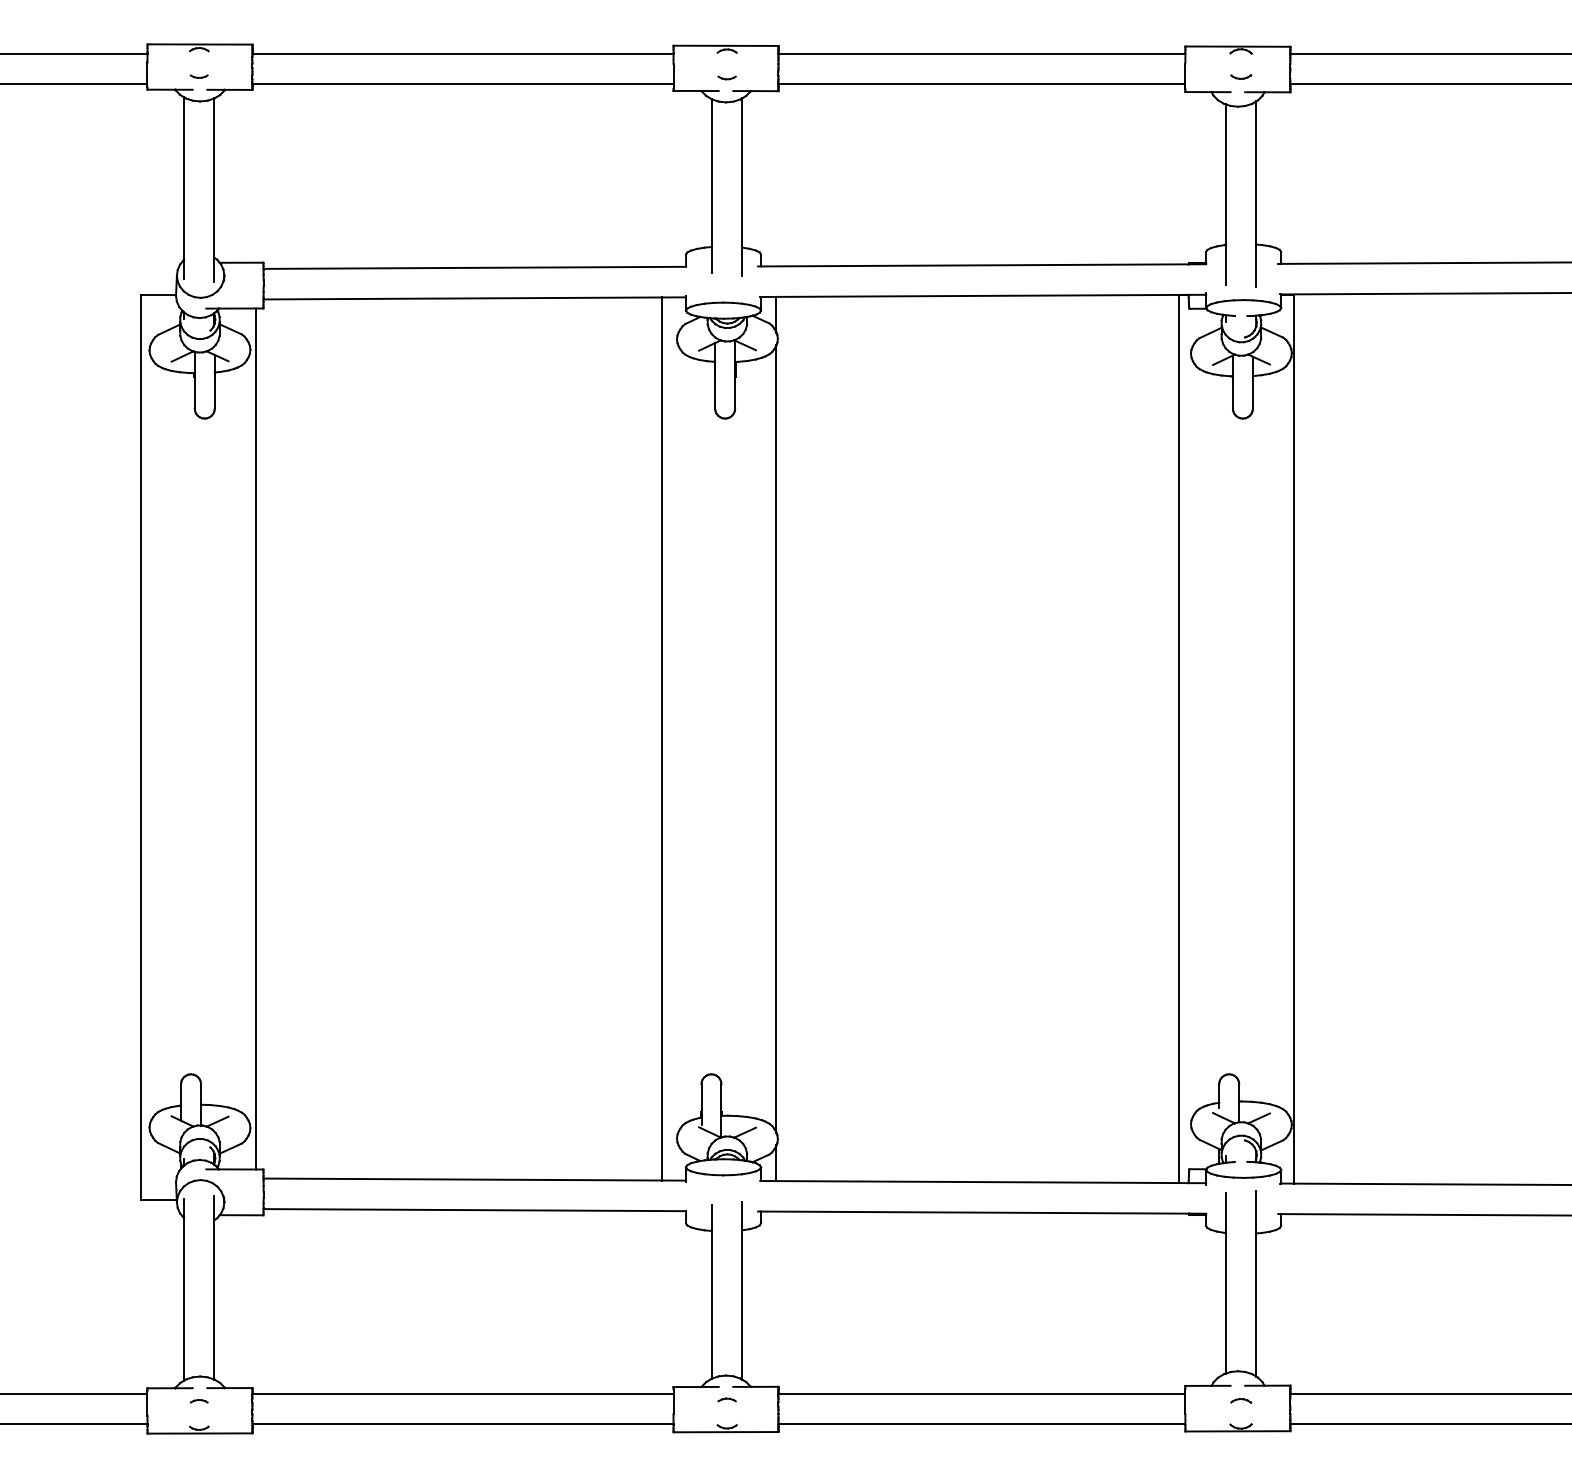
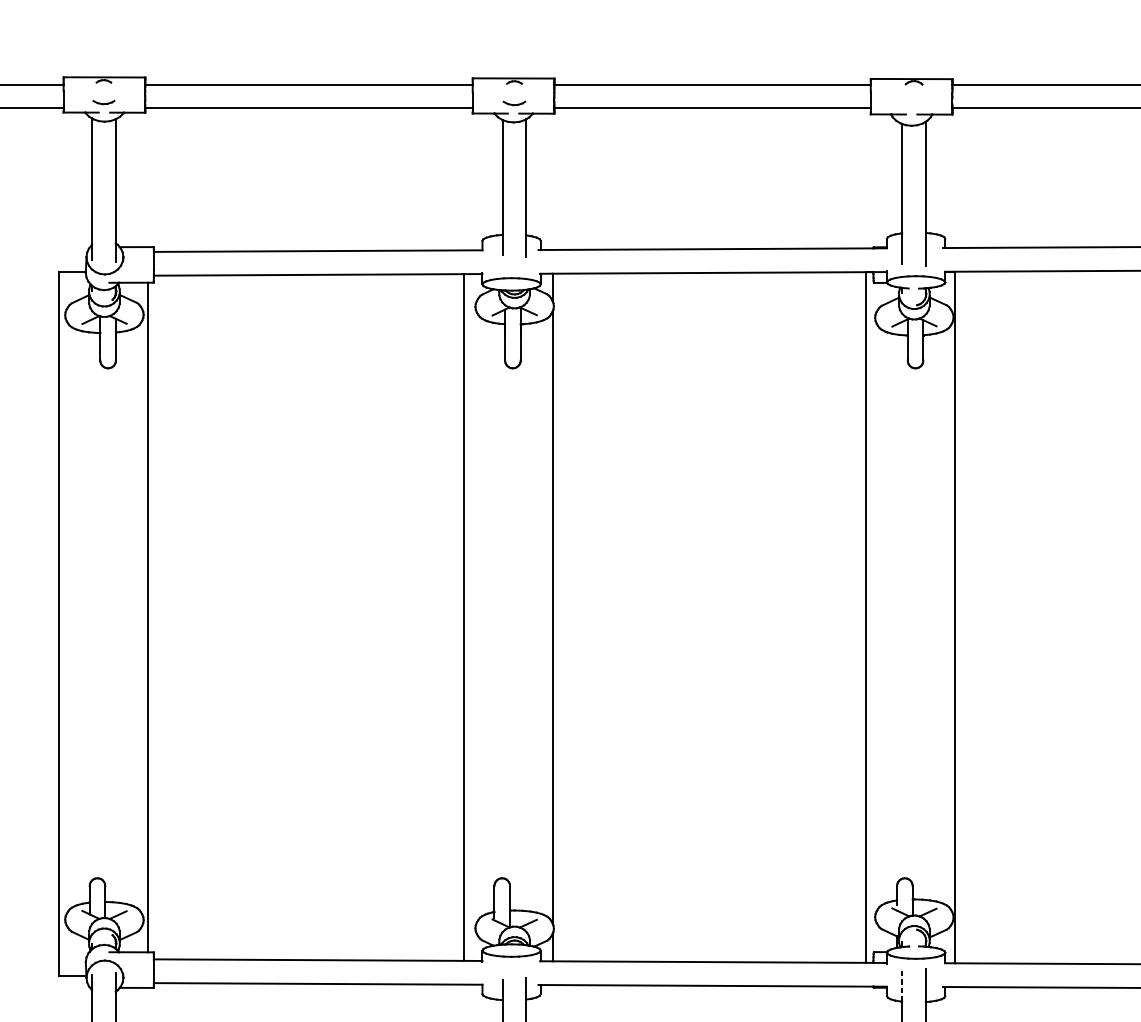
part: (198, 76) -> (103, 102), size x1.6
part: (1241, 76) -> (914, 102), removed
part: (726, 77) -> (513, 103), size x1.6
line: (1225, 1213) -> (902, 986), solid -> dashed

